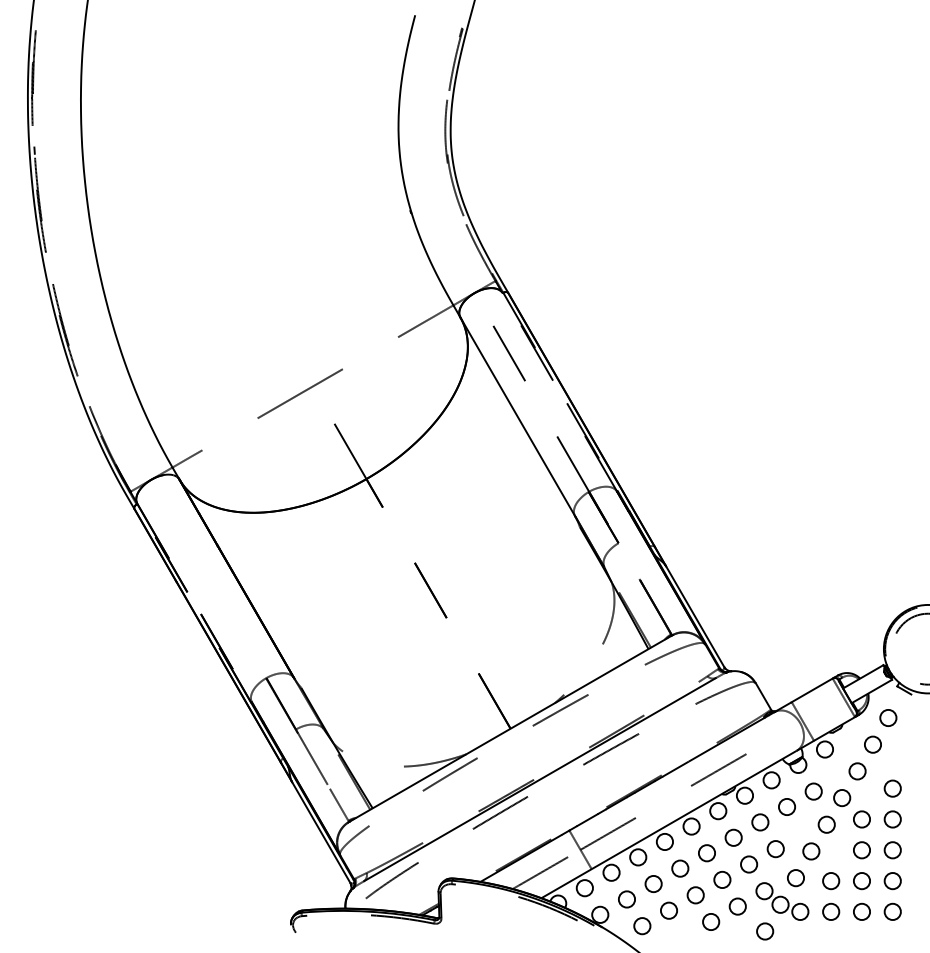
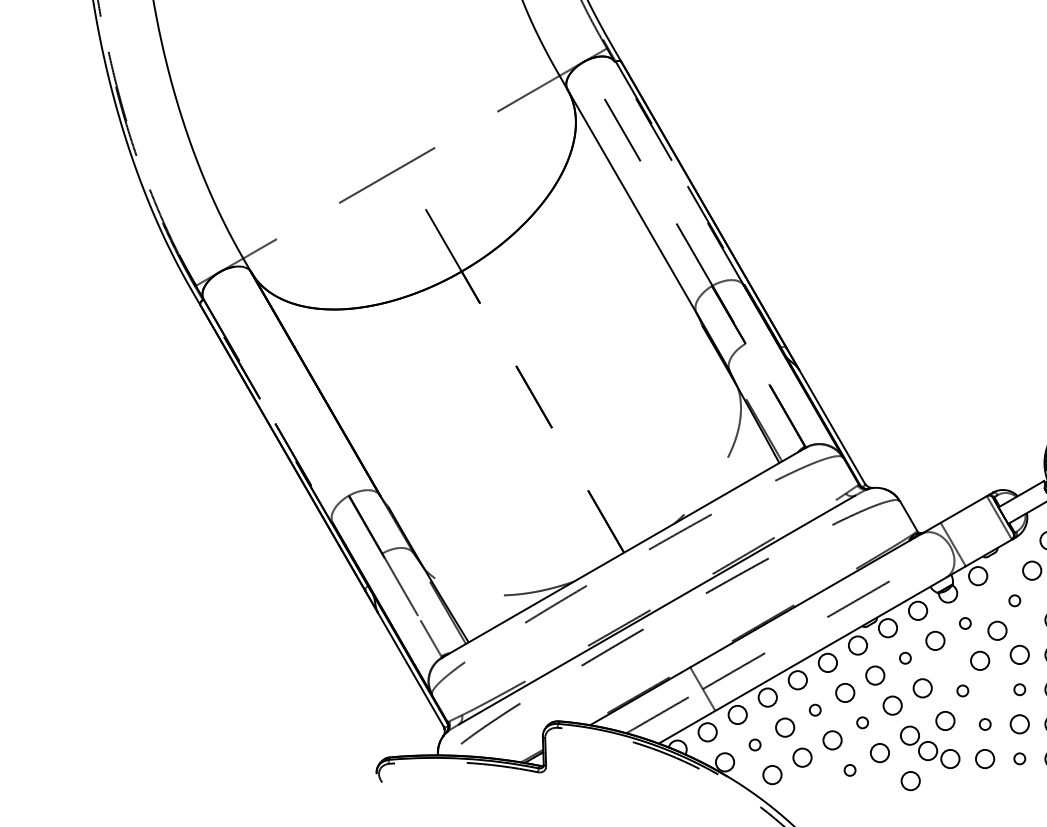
circle: (857, 771) -> (1014, 600), size x0.6
circle: (813, 791) -> (965, 623), size x0.6
circle: (760, 822) -> (905, 658), size x0.6
circle: (861, 850) -> (1019, 689), size x0.6
circle: (811, 851) -> (962, 690), size x0.6
circle: (680, 868) -> (815, 710), size x0.6
circle: (722, 879) -> (862, 722), size x0.6
circle: (831, 881) -> (985, 724), size x0.6
circle: (626, 899) -> (754, 745), size x0.6
circle: (861, 911) -> (1019, 758), size x0.6
circle: (711, 921) -> (850, 769), size x0.6

